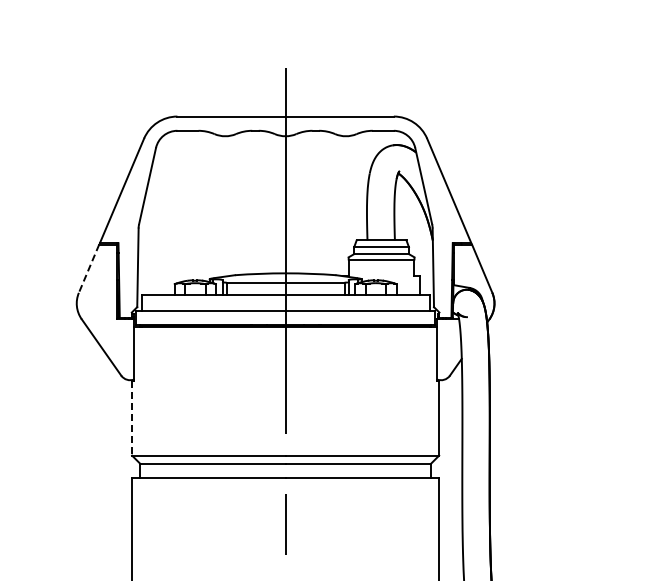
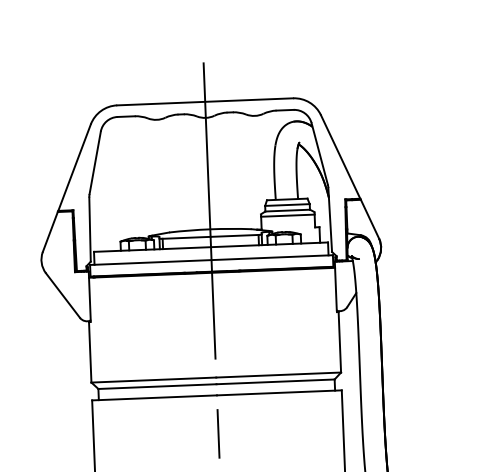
line: (88, 269) -> (49, 232), dashed -> solid
line: (132, 418) -> (90, 352), dashed -> solid

